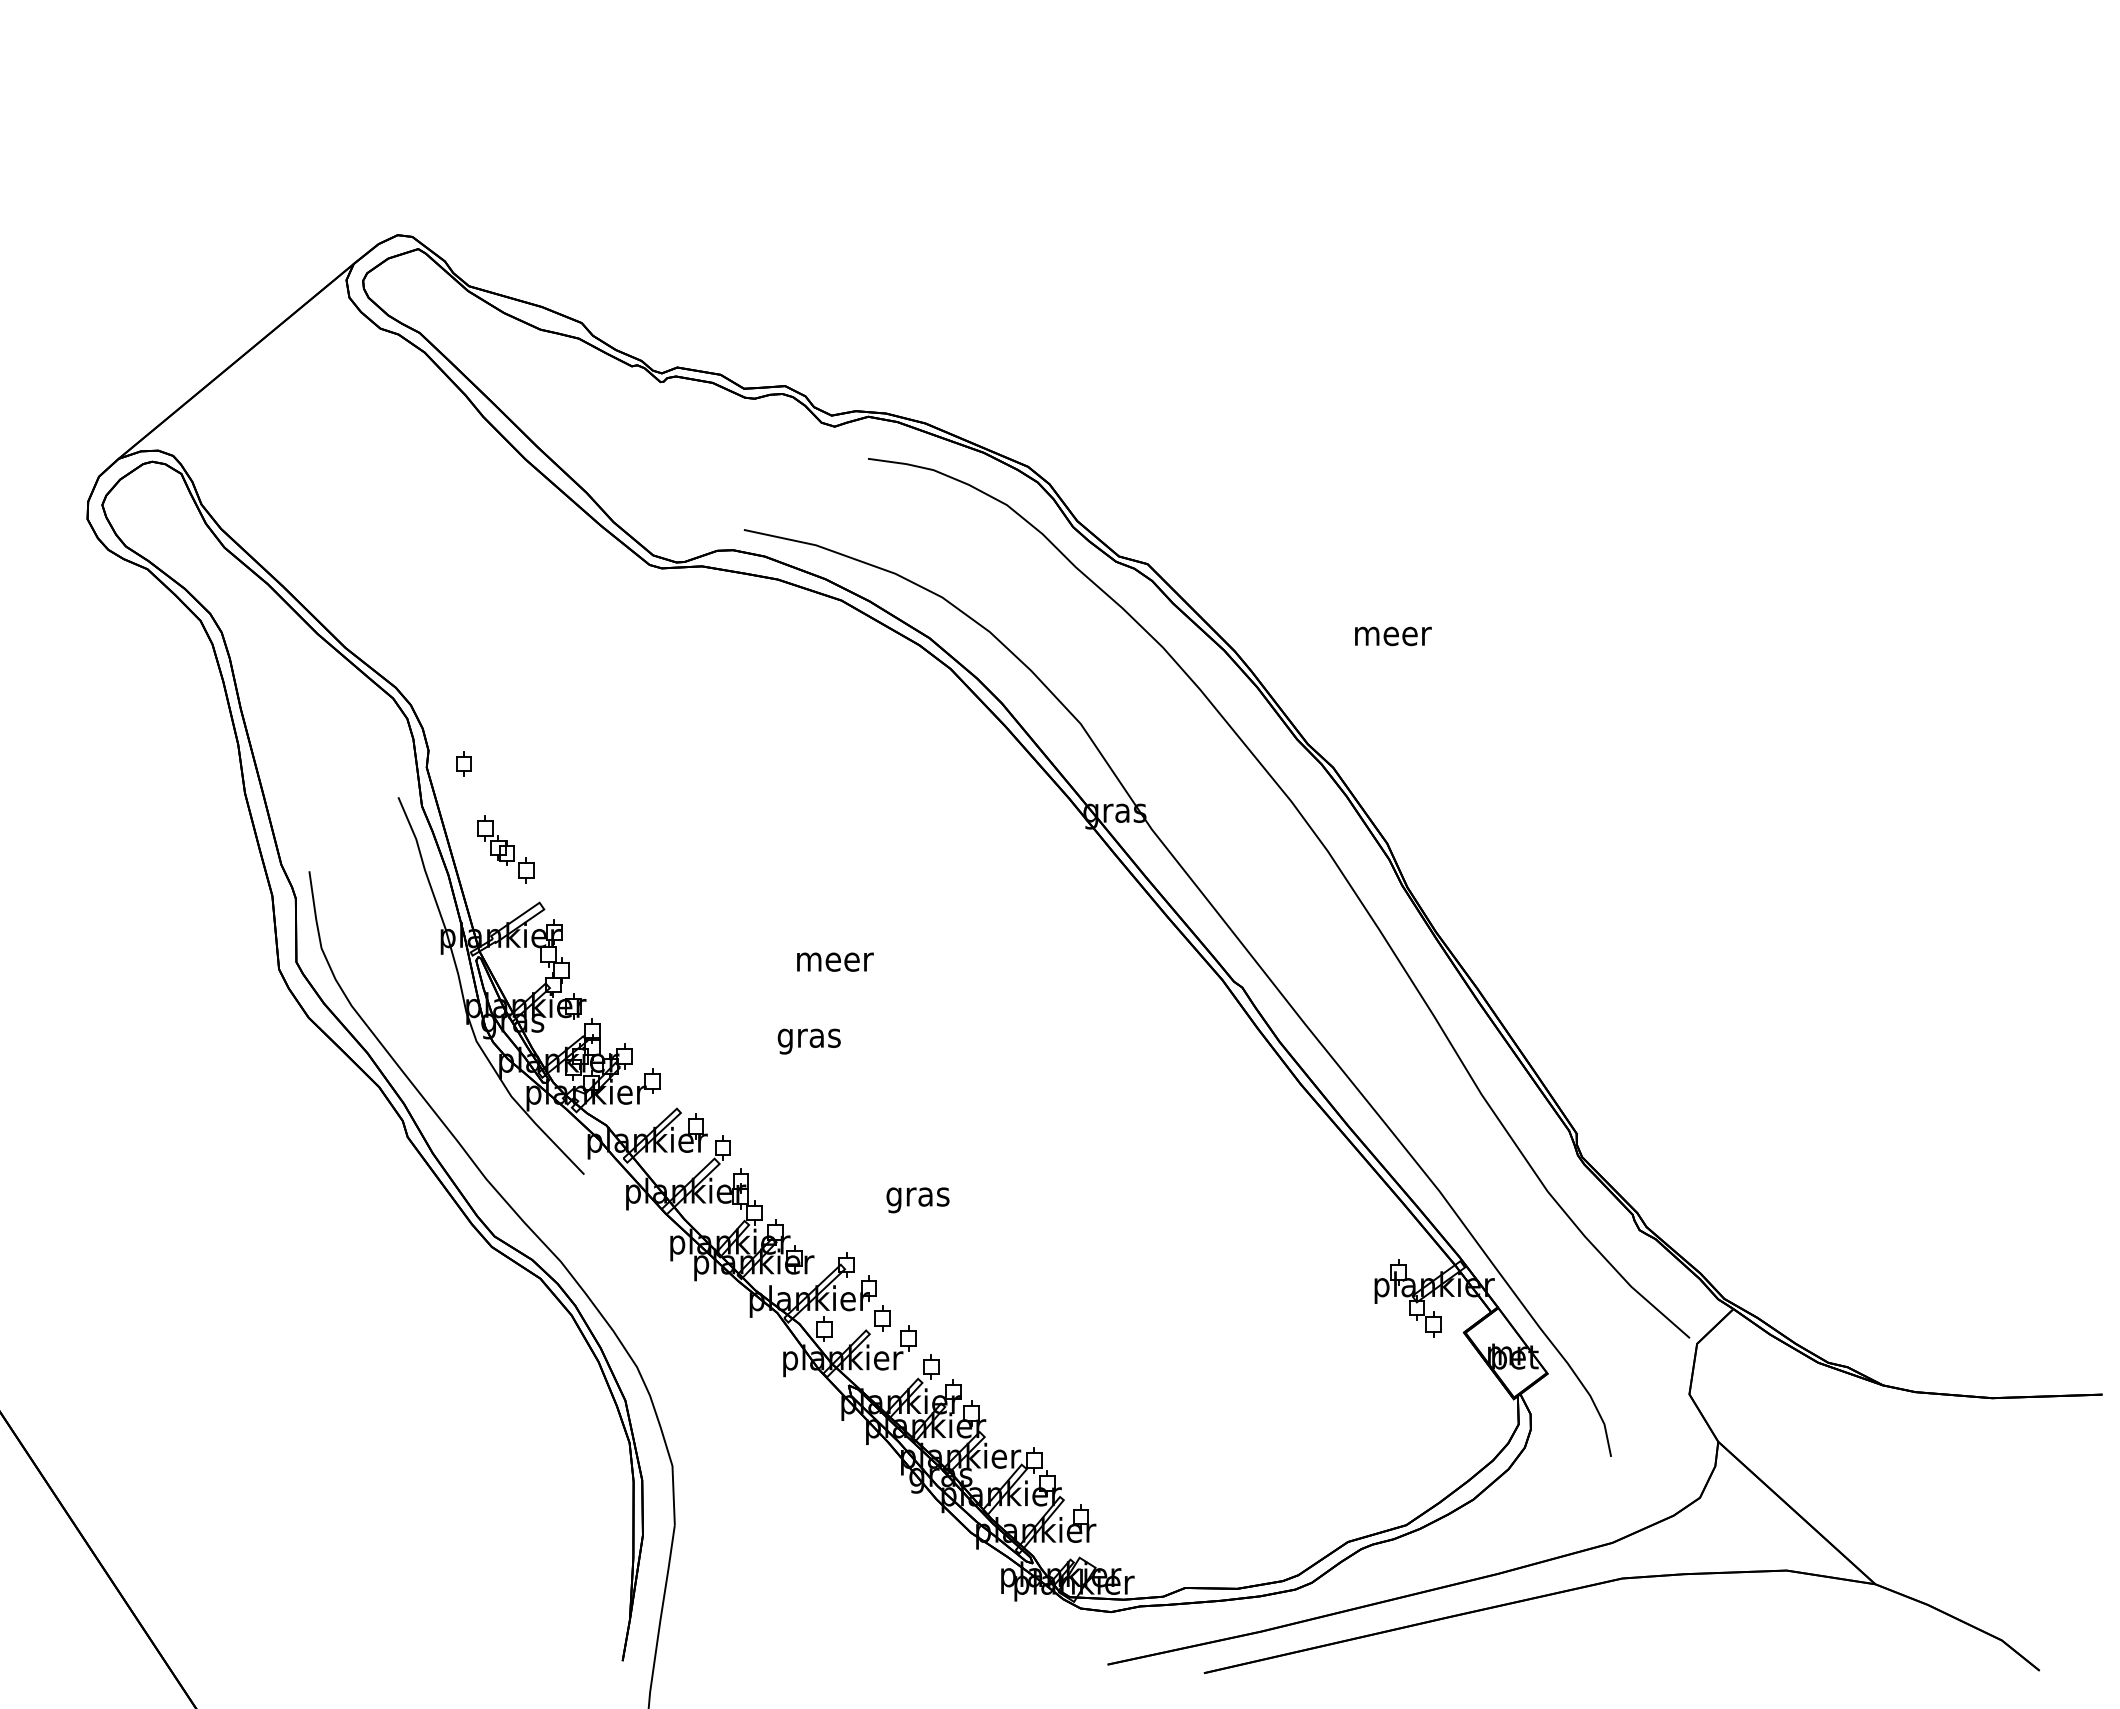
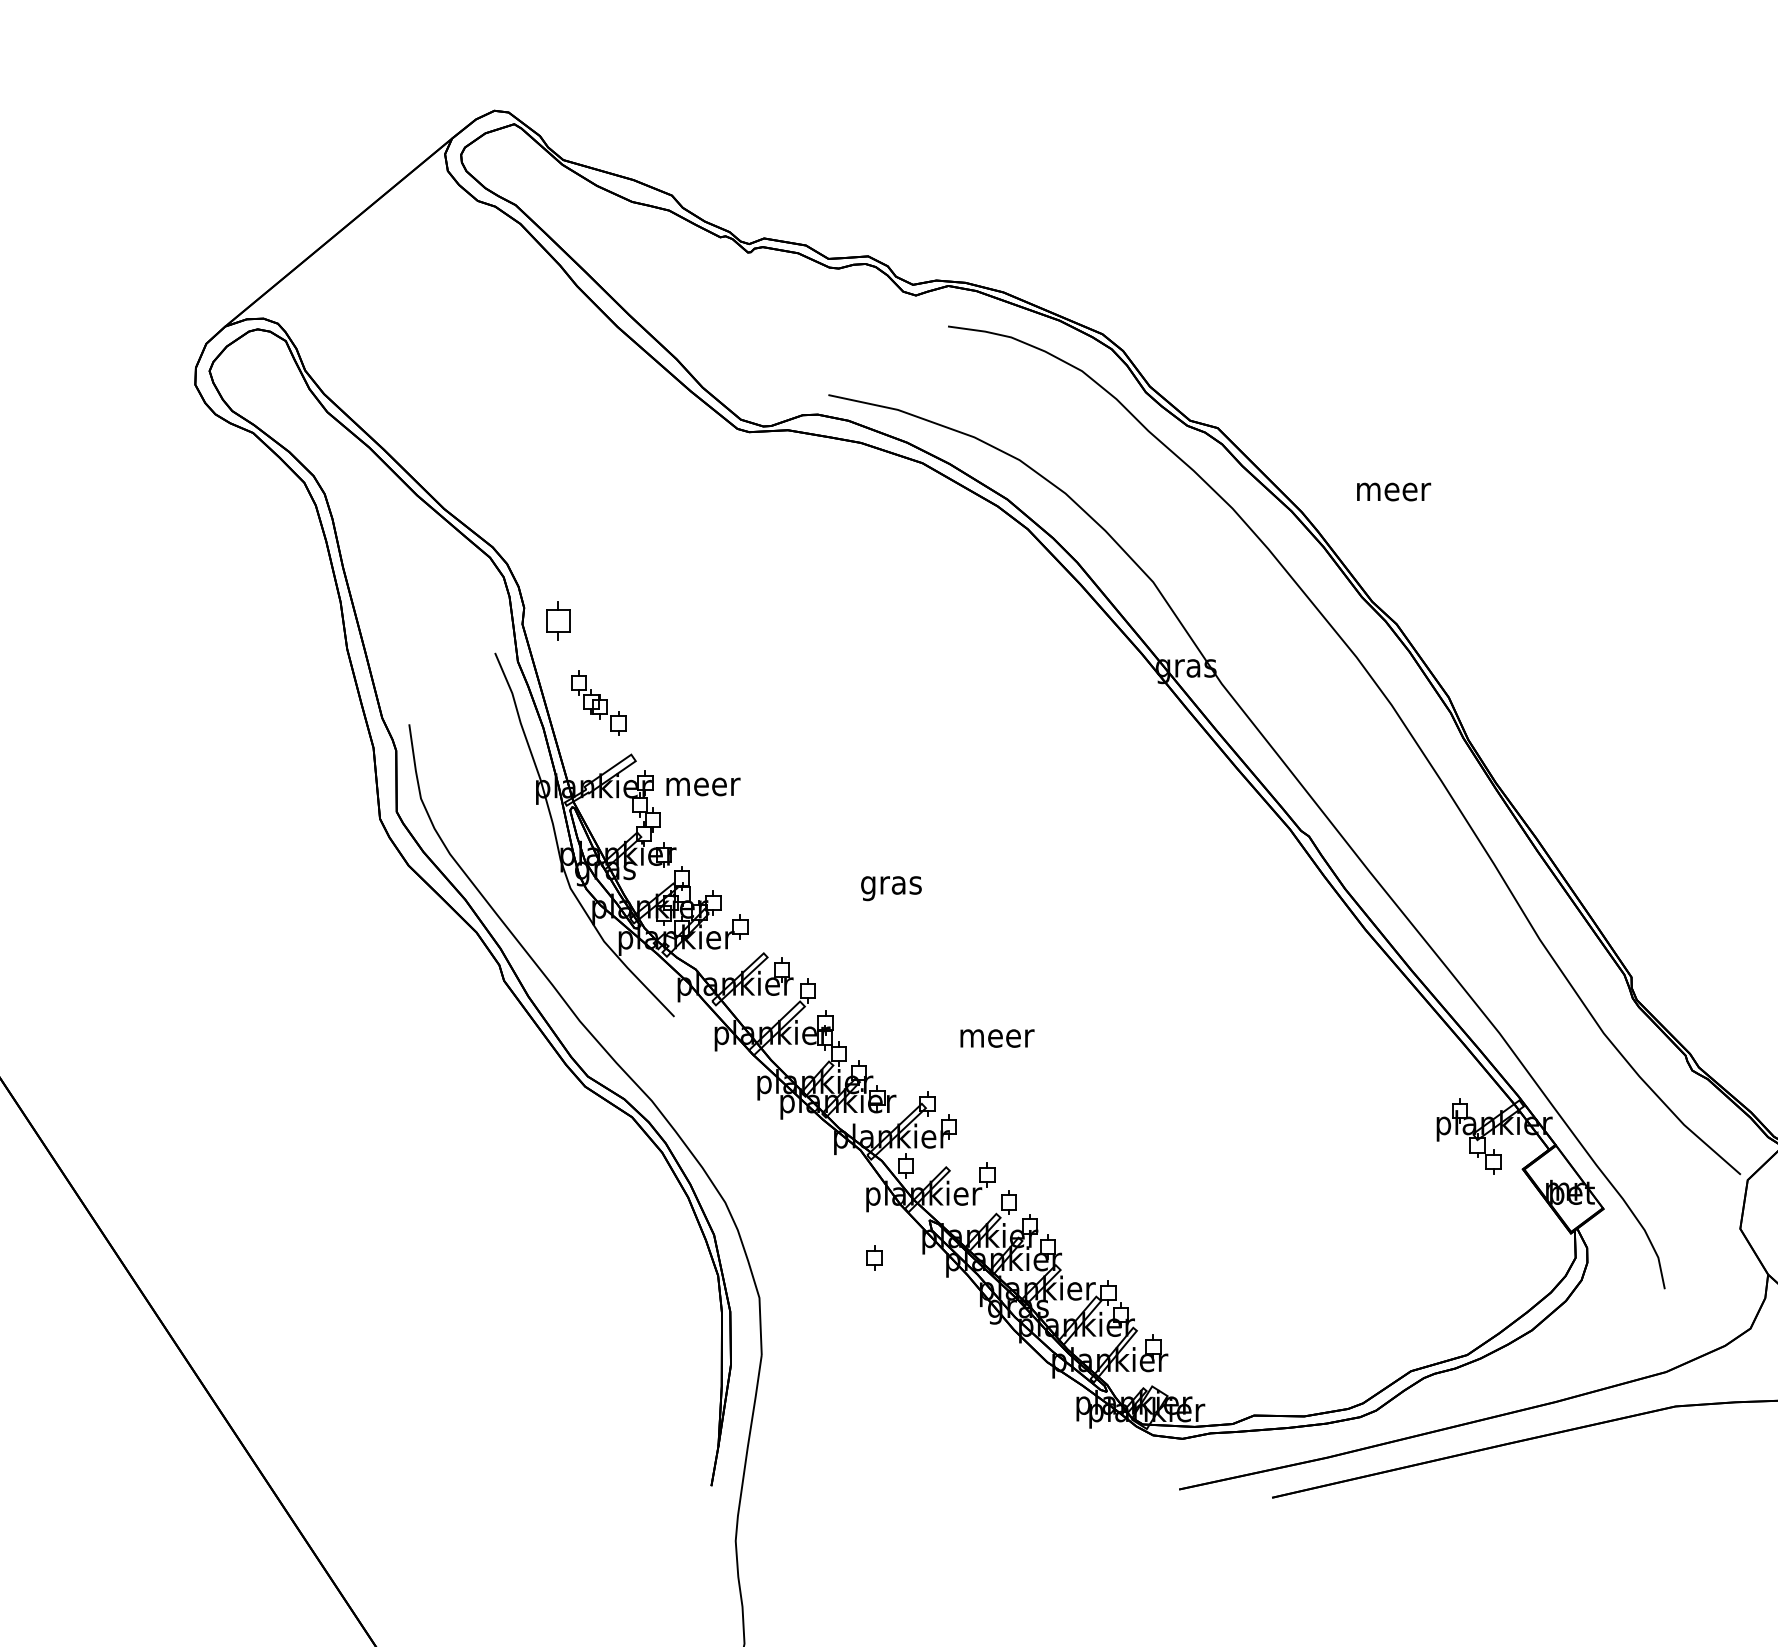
text: (1393, 636) -> (1394, 492), moved
part: (463, 763) -> (557, 620), size x1.6
text: (835, 961) -> (703, 786), moved
text: (919, 1200) -> (997, 1041), gras -> meer
part: (882, 1318) -> (874, 1257), moved

